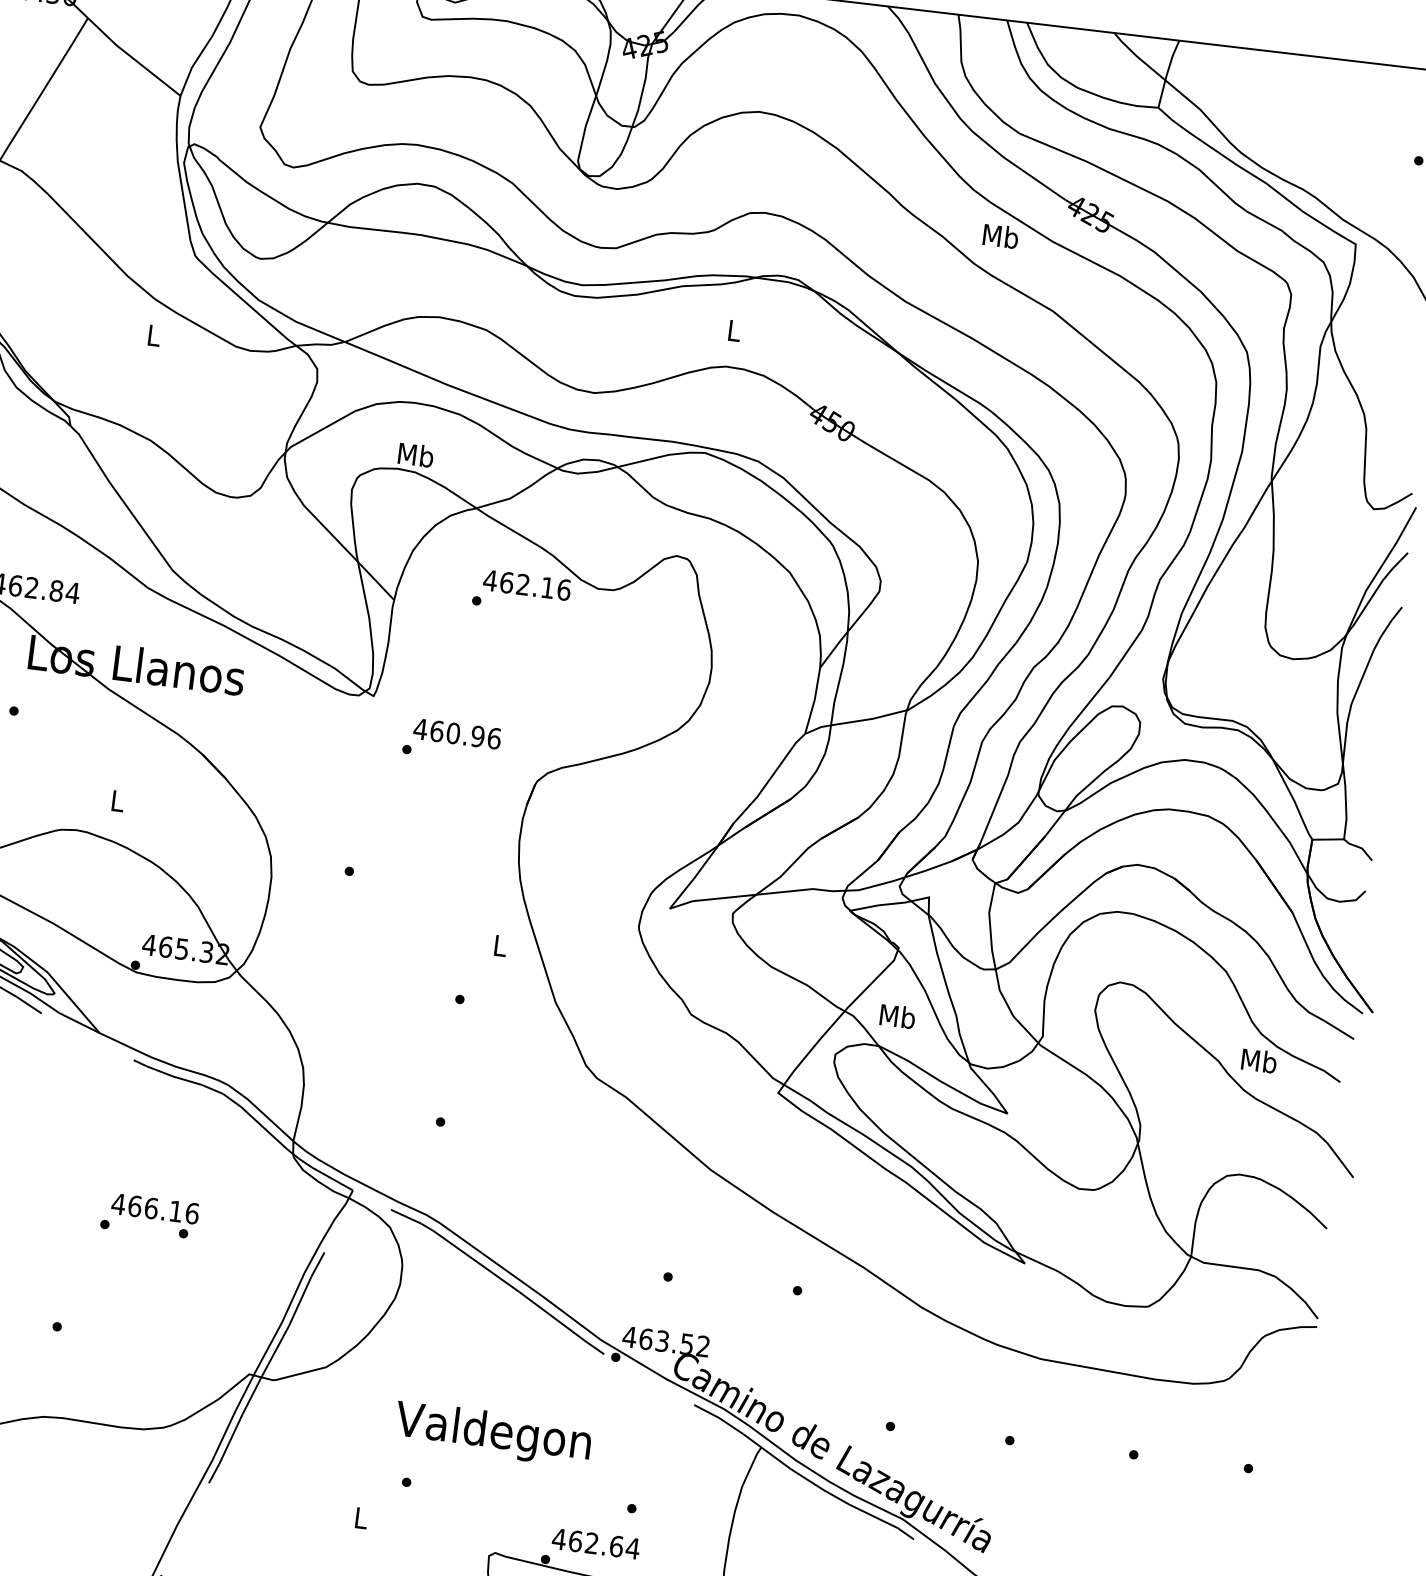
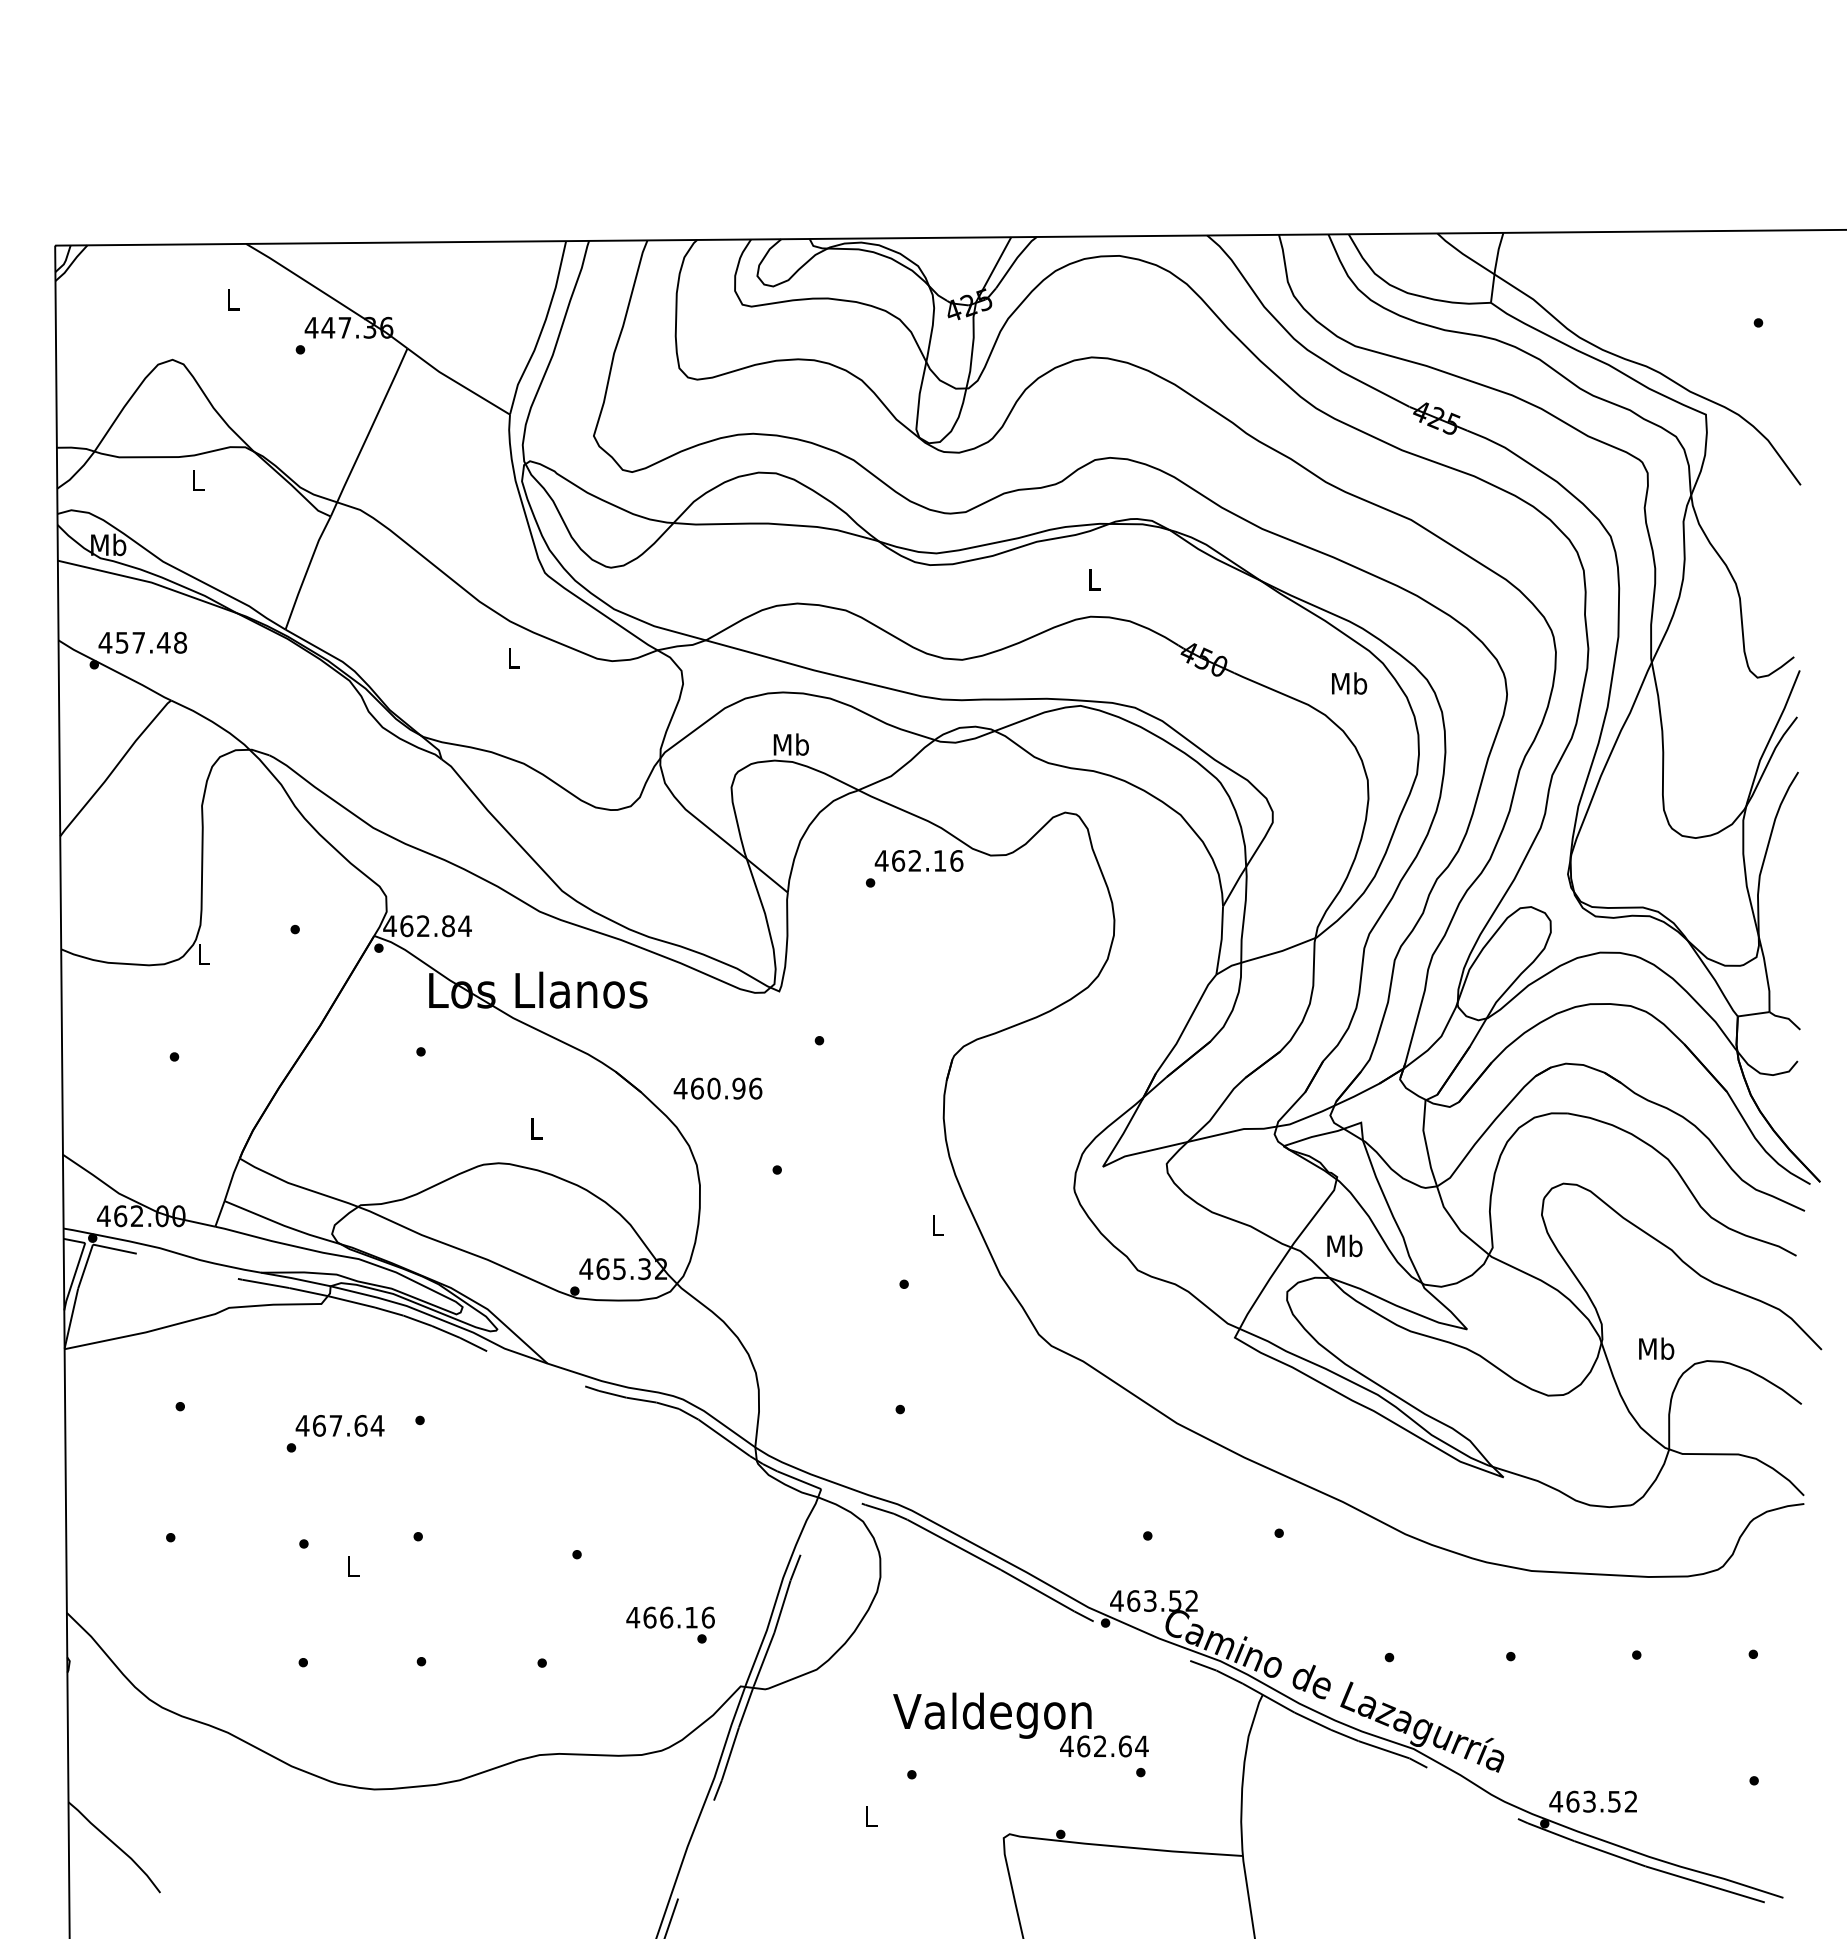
text: (1000, 236) -> (1349, 683), moved
text: (456, 733) -> (717, 1088), moved
text: (1259, 1060) -> (1656, 1348), moved
text: (154, 1215) -> (670, 1624), moved
text: (596, 1543) -> (1104, 1746), moved

